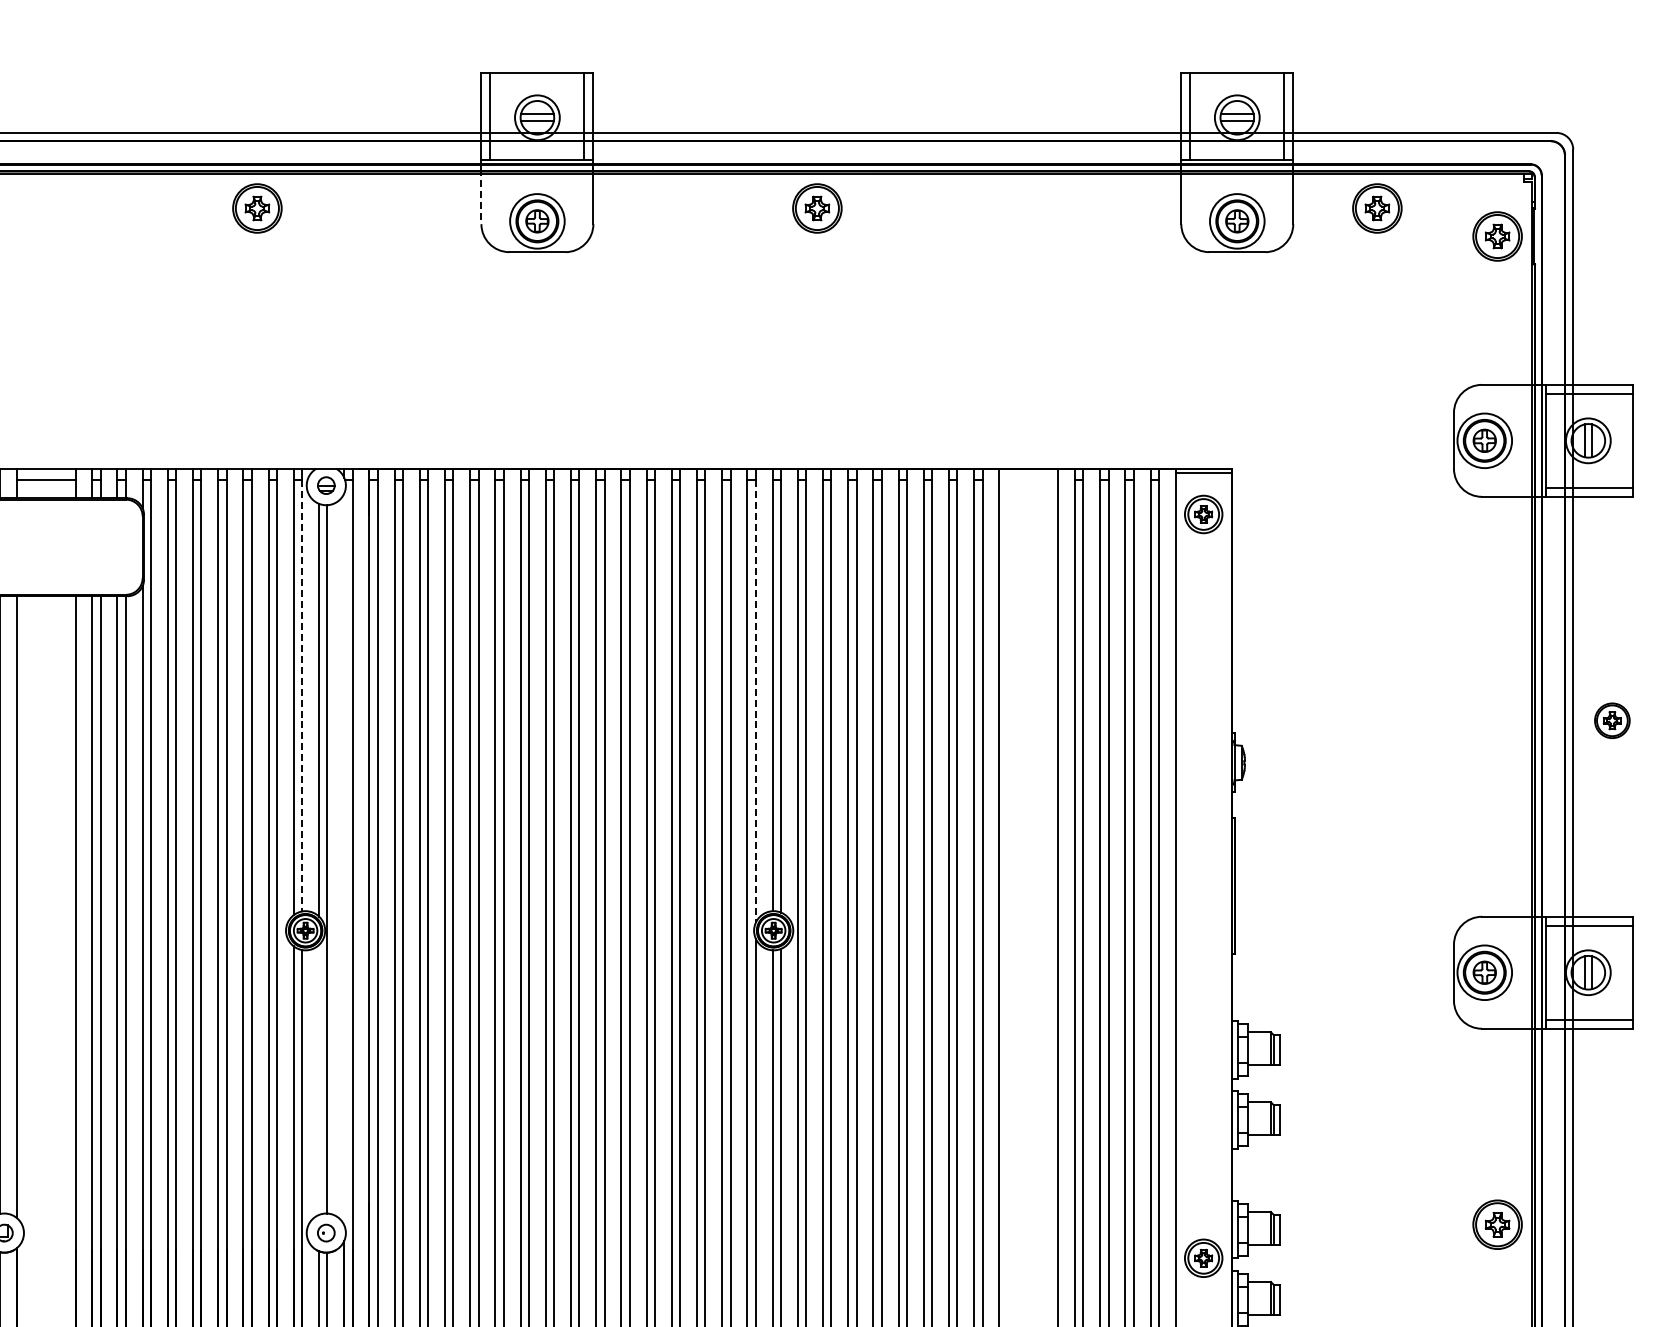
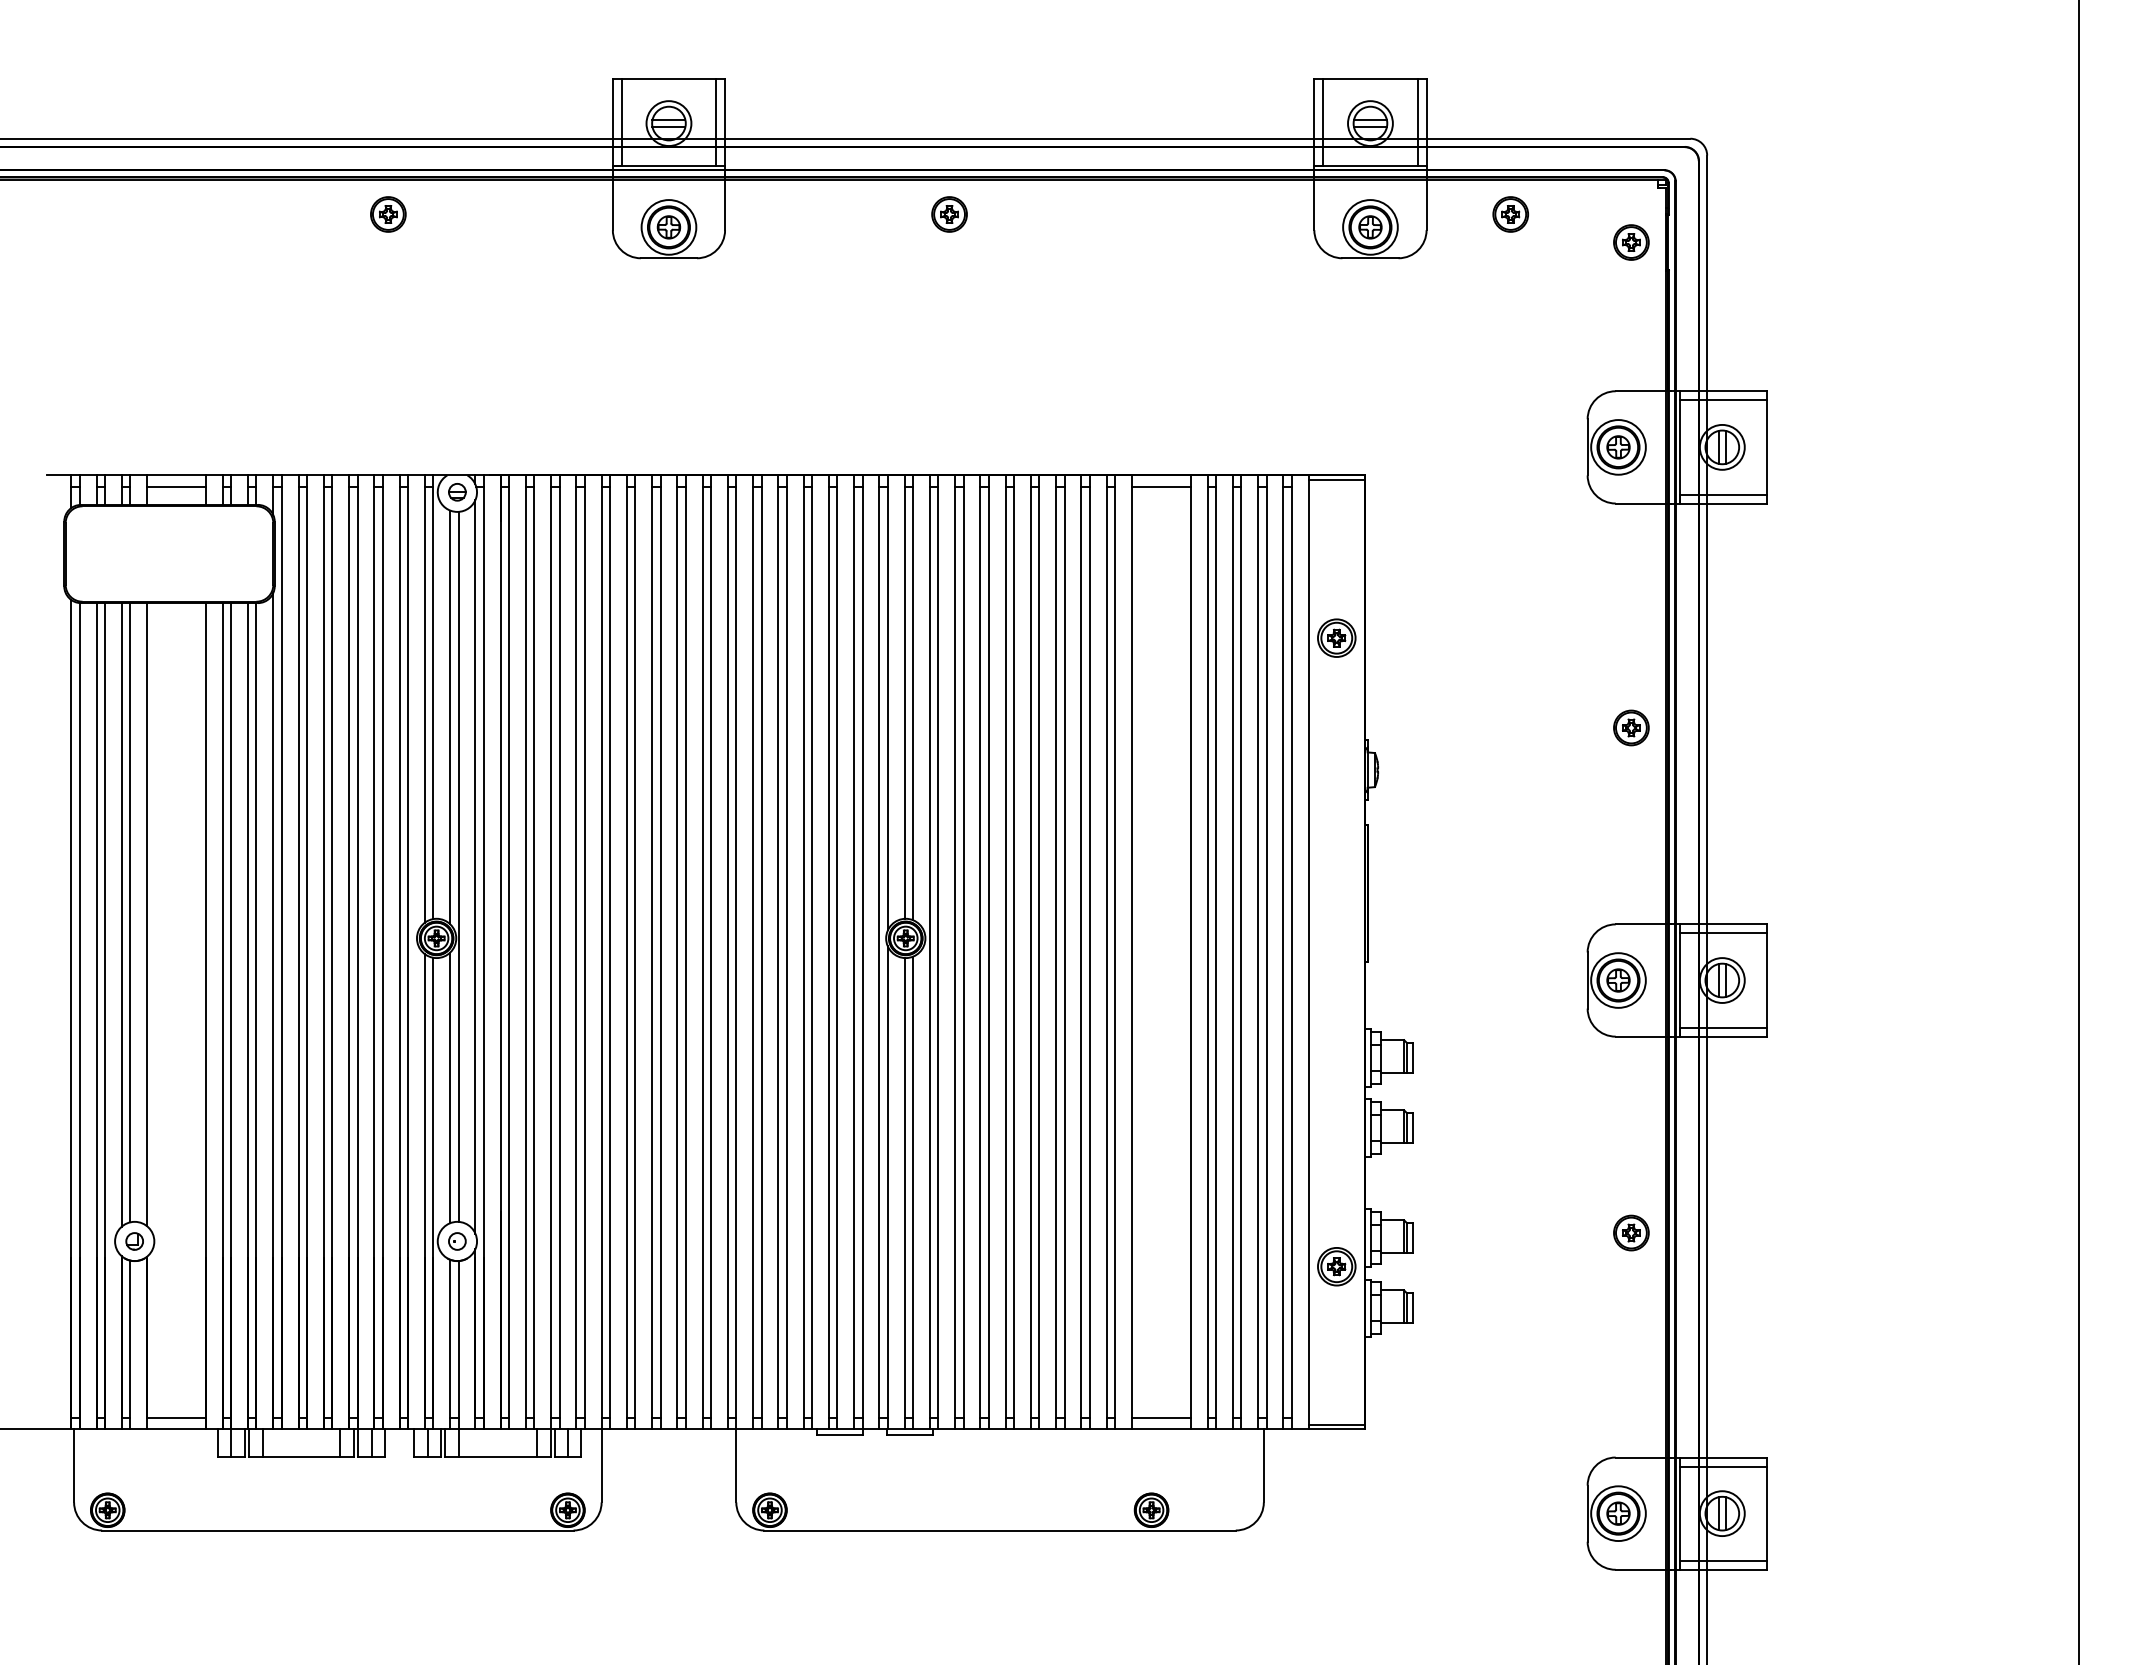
line: (481, 196) -> (612, 202), dashed -> solid
part: (257, 208) -> (388, 214), size x0.71
part: (817, 208) -> (949, 214), size x0.71
part: (1377, 208) -> (1510, 214), size x0.71
part: (1497, 236) -> (1631, 242), size x0.71
line: (1027, 479) -> (1160, 486), added
part: (1203, 513) -> (1336, 637), moved
line: (302, 696) -> (433, 703), dashed -> solid
line: (755, 701) -> (887, 708), dashed -> solid
part: (1612, 720) -> (1631, 727), moved
line: (344, 858) -> (475, 866), added
line: (319, 1079) -> (450, 1087), added
part: (1497, 1224) -> (1631, 1232), size x0.71

